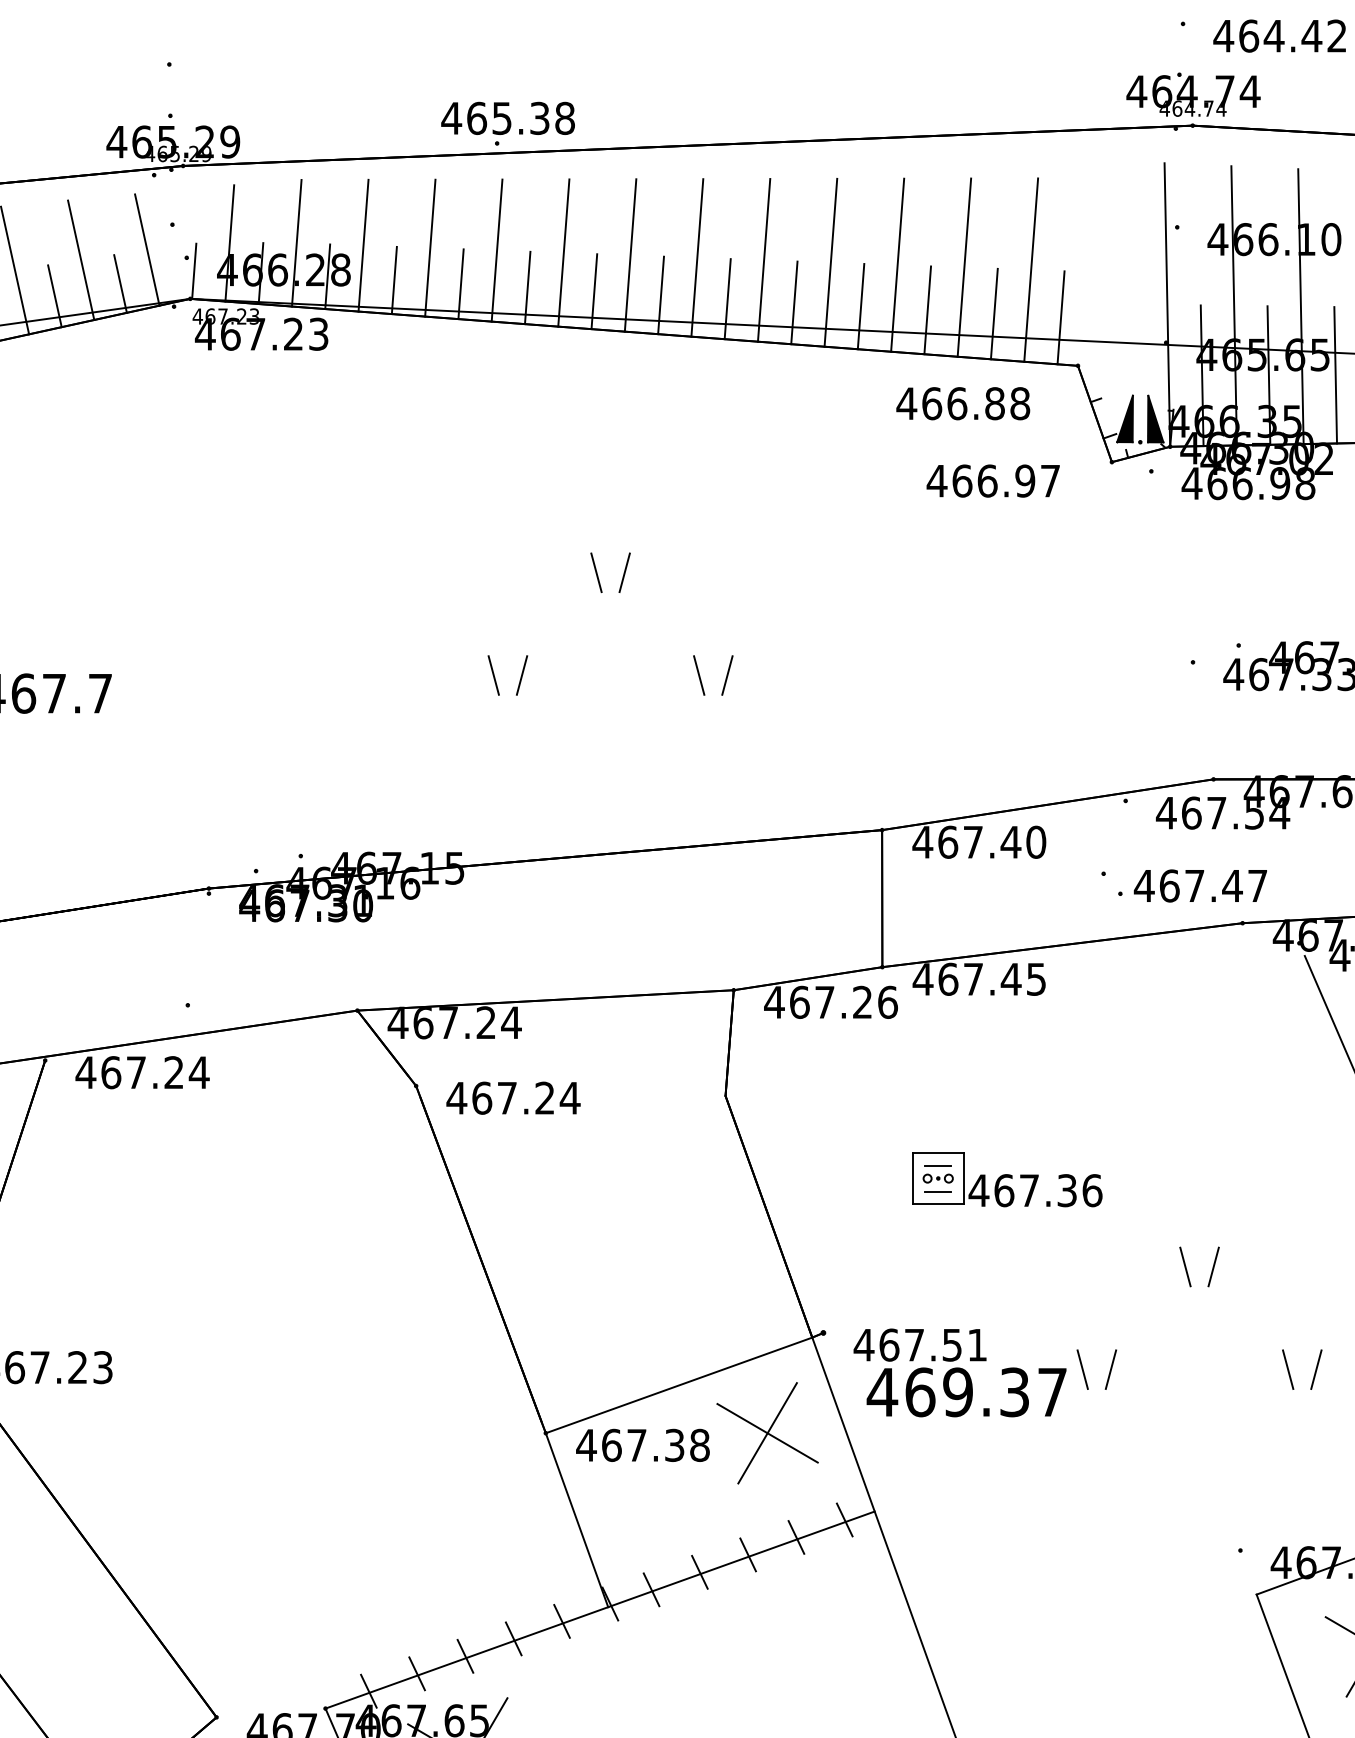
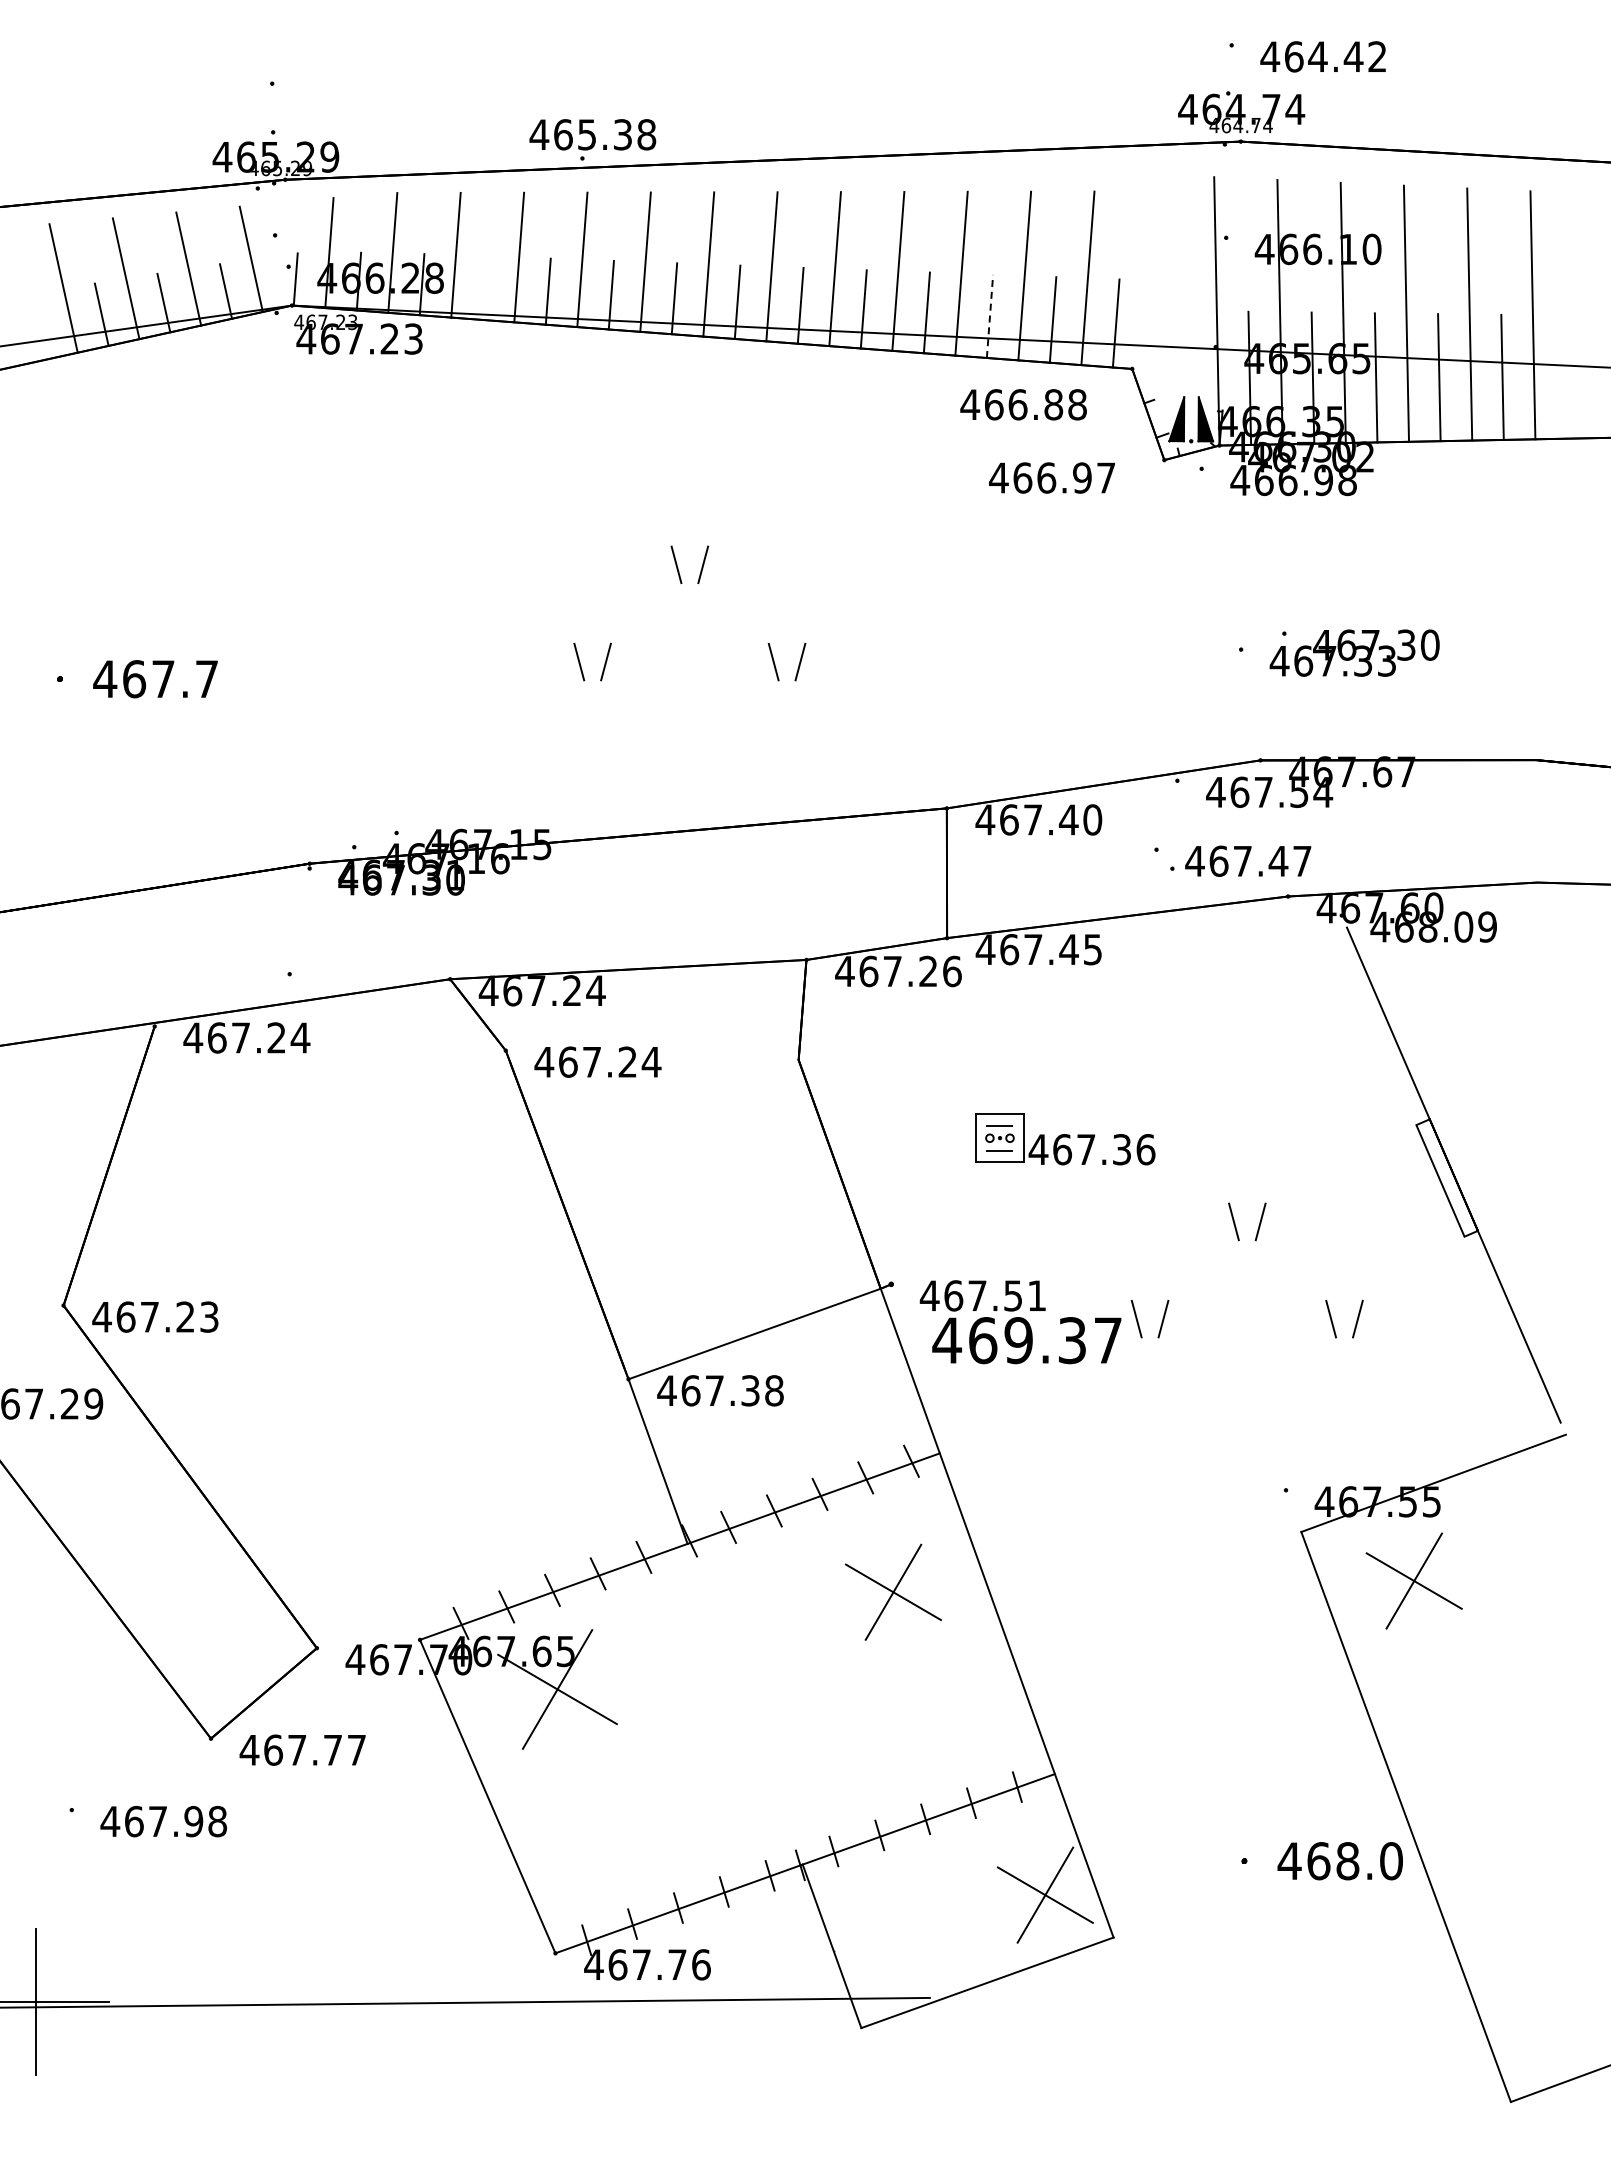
line: (393, 279) -> (484, 287), removed
line: (928, 310) -> (990, 316), solid -> dashed
part: (767, 1432) -> (893, 1591), moved

